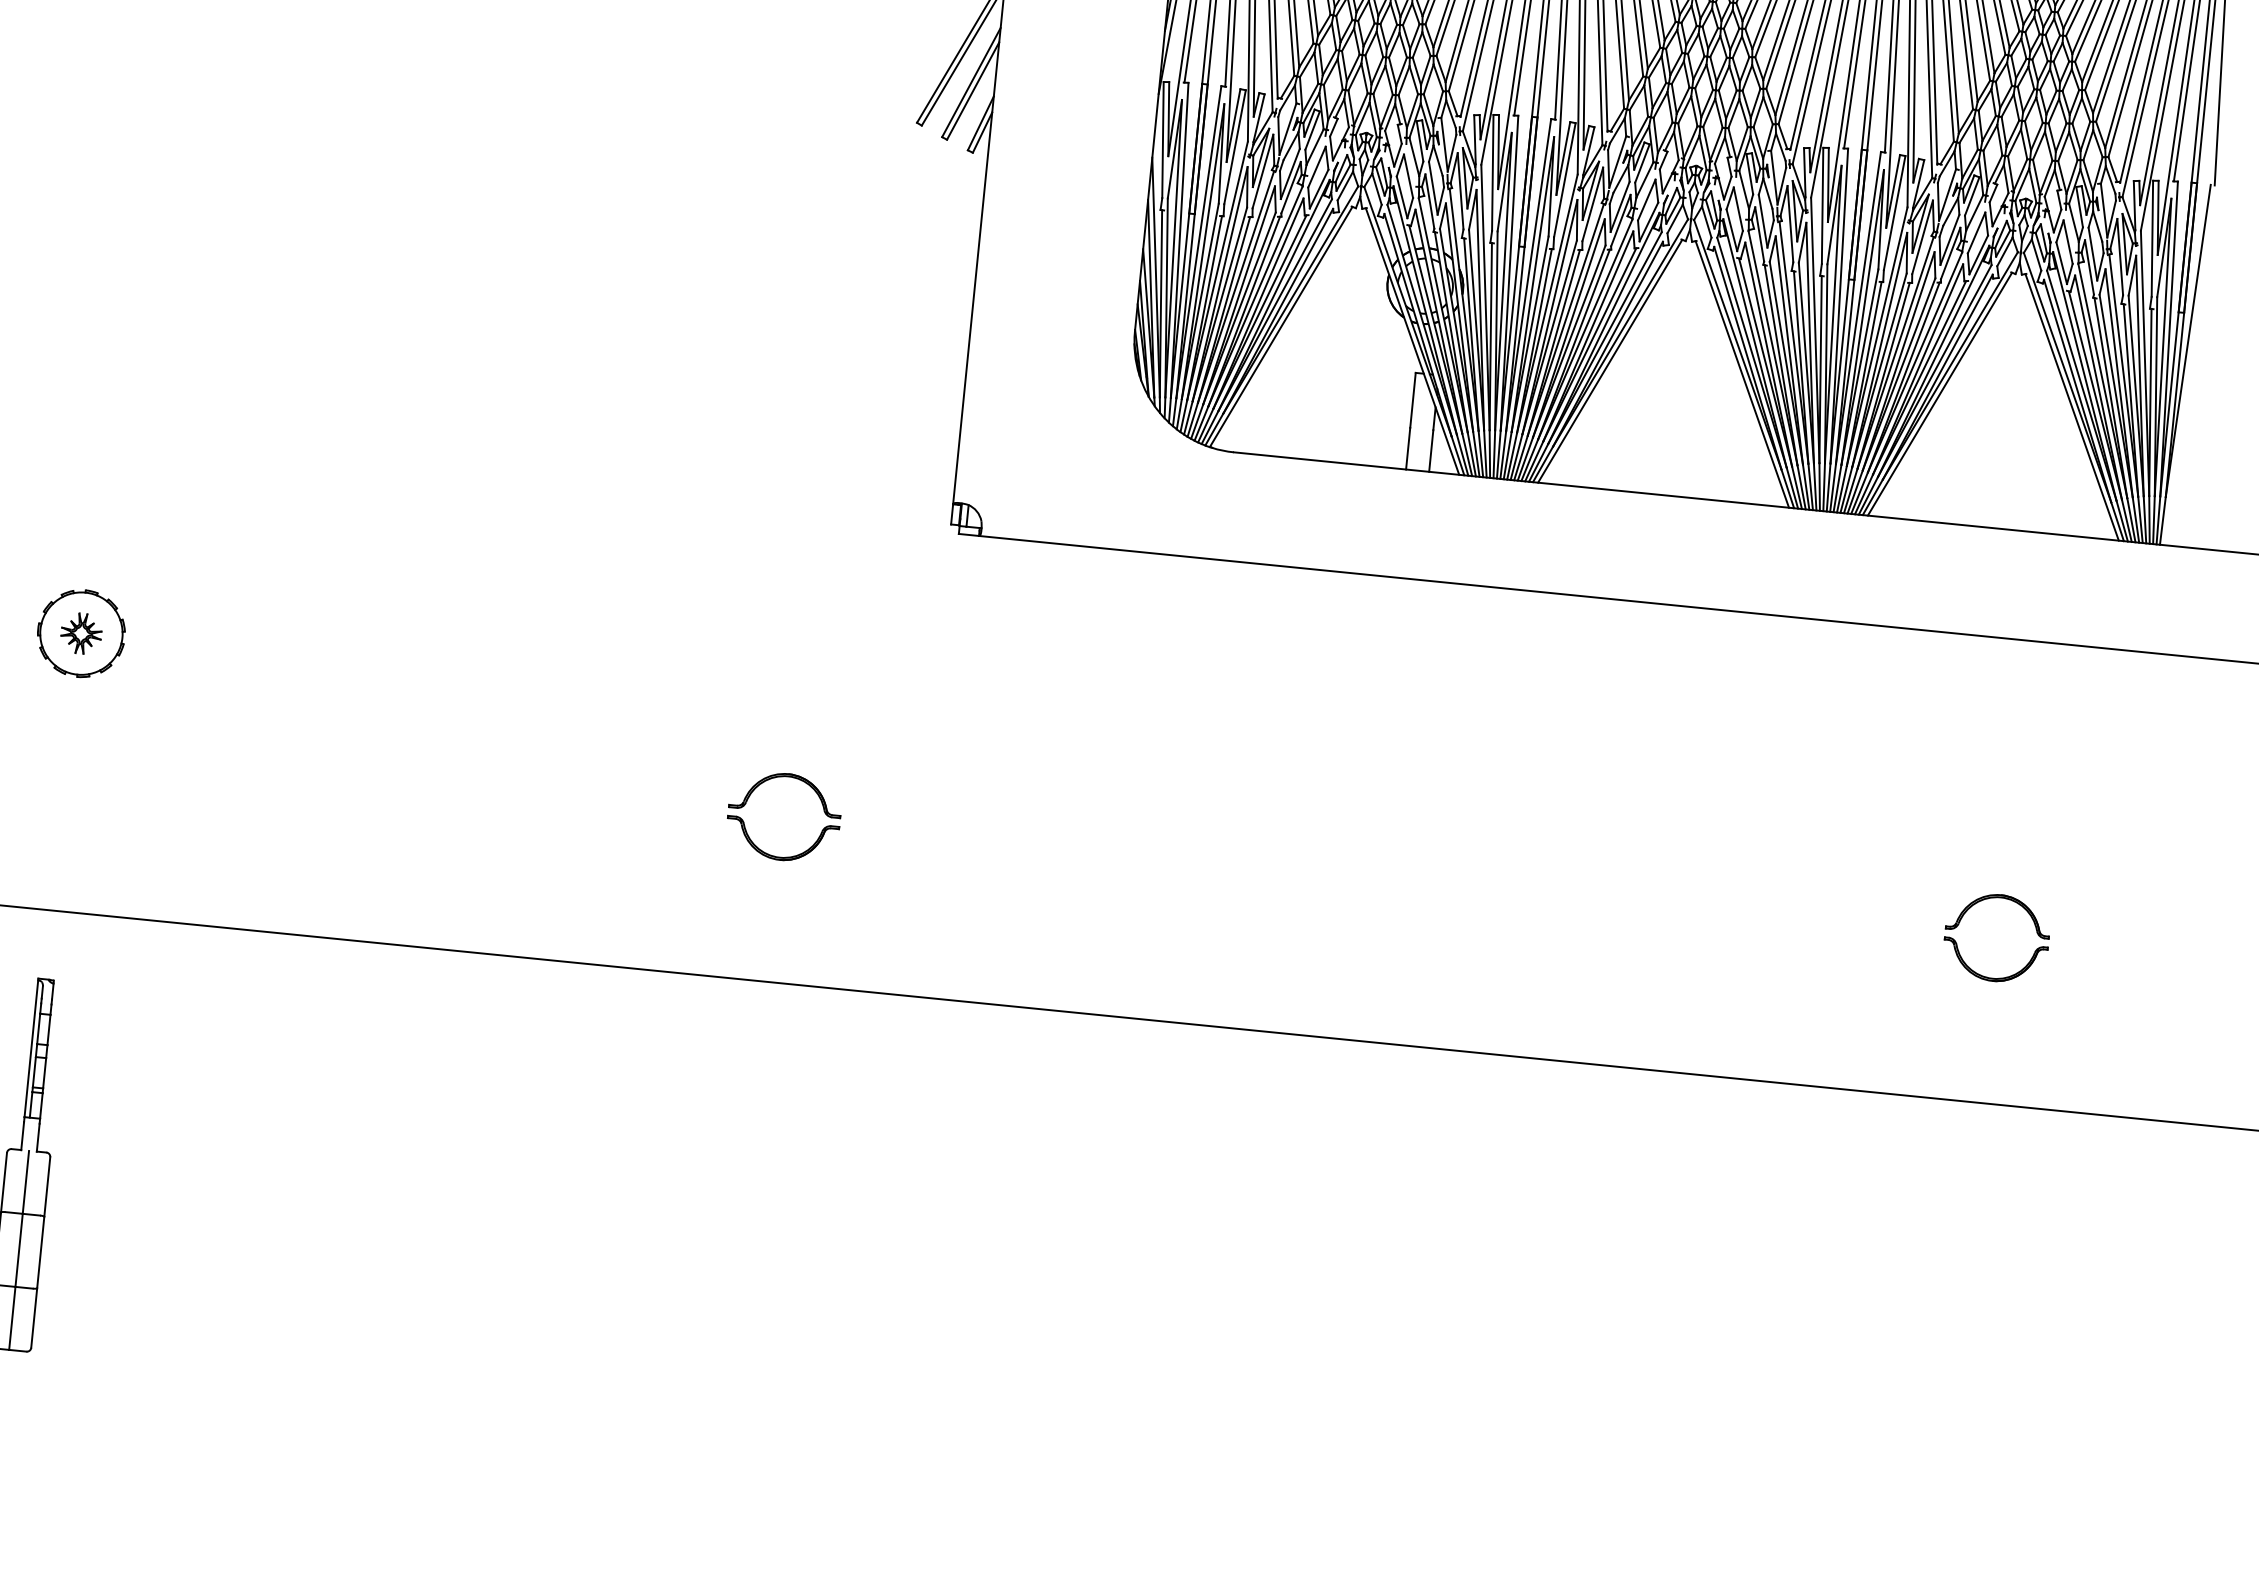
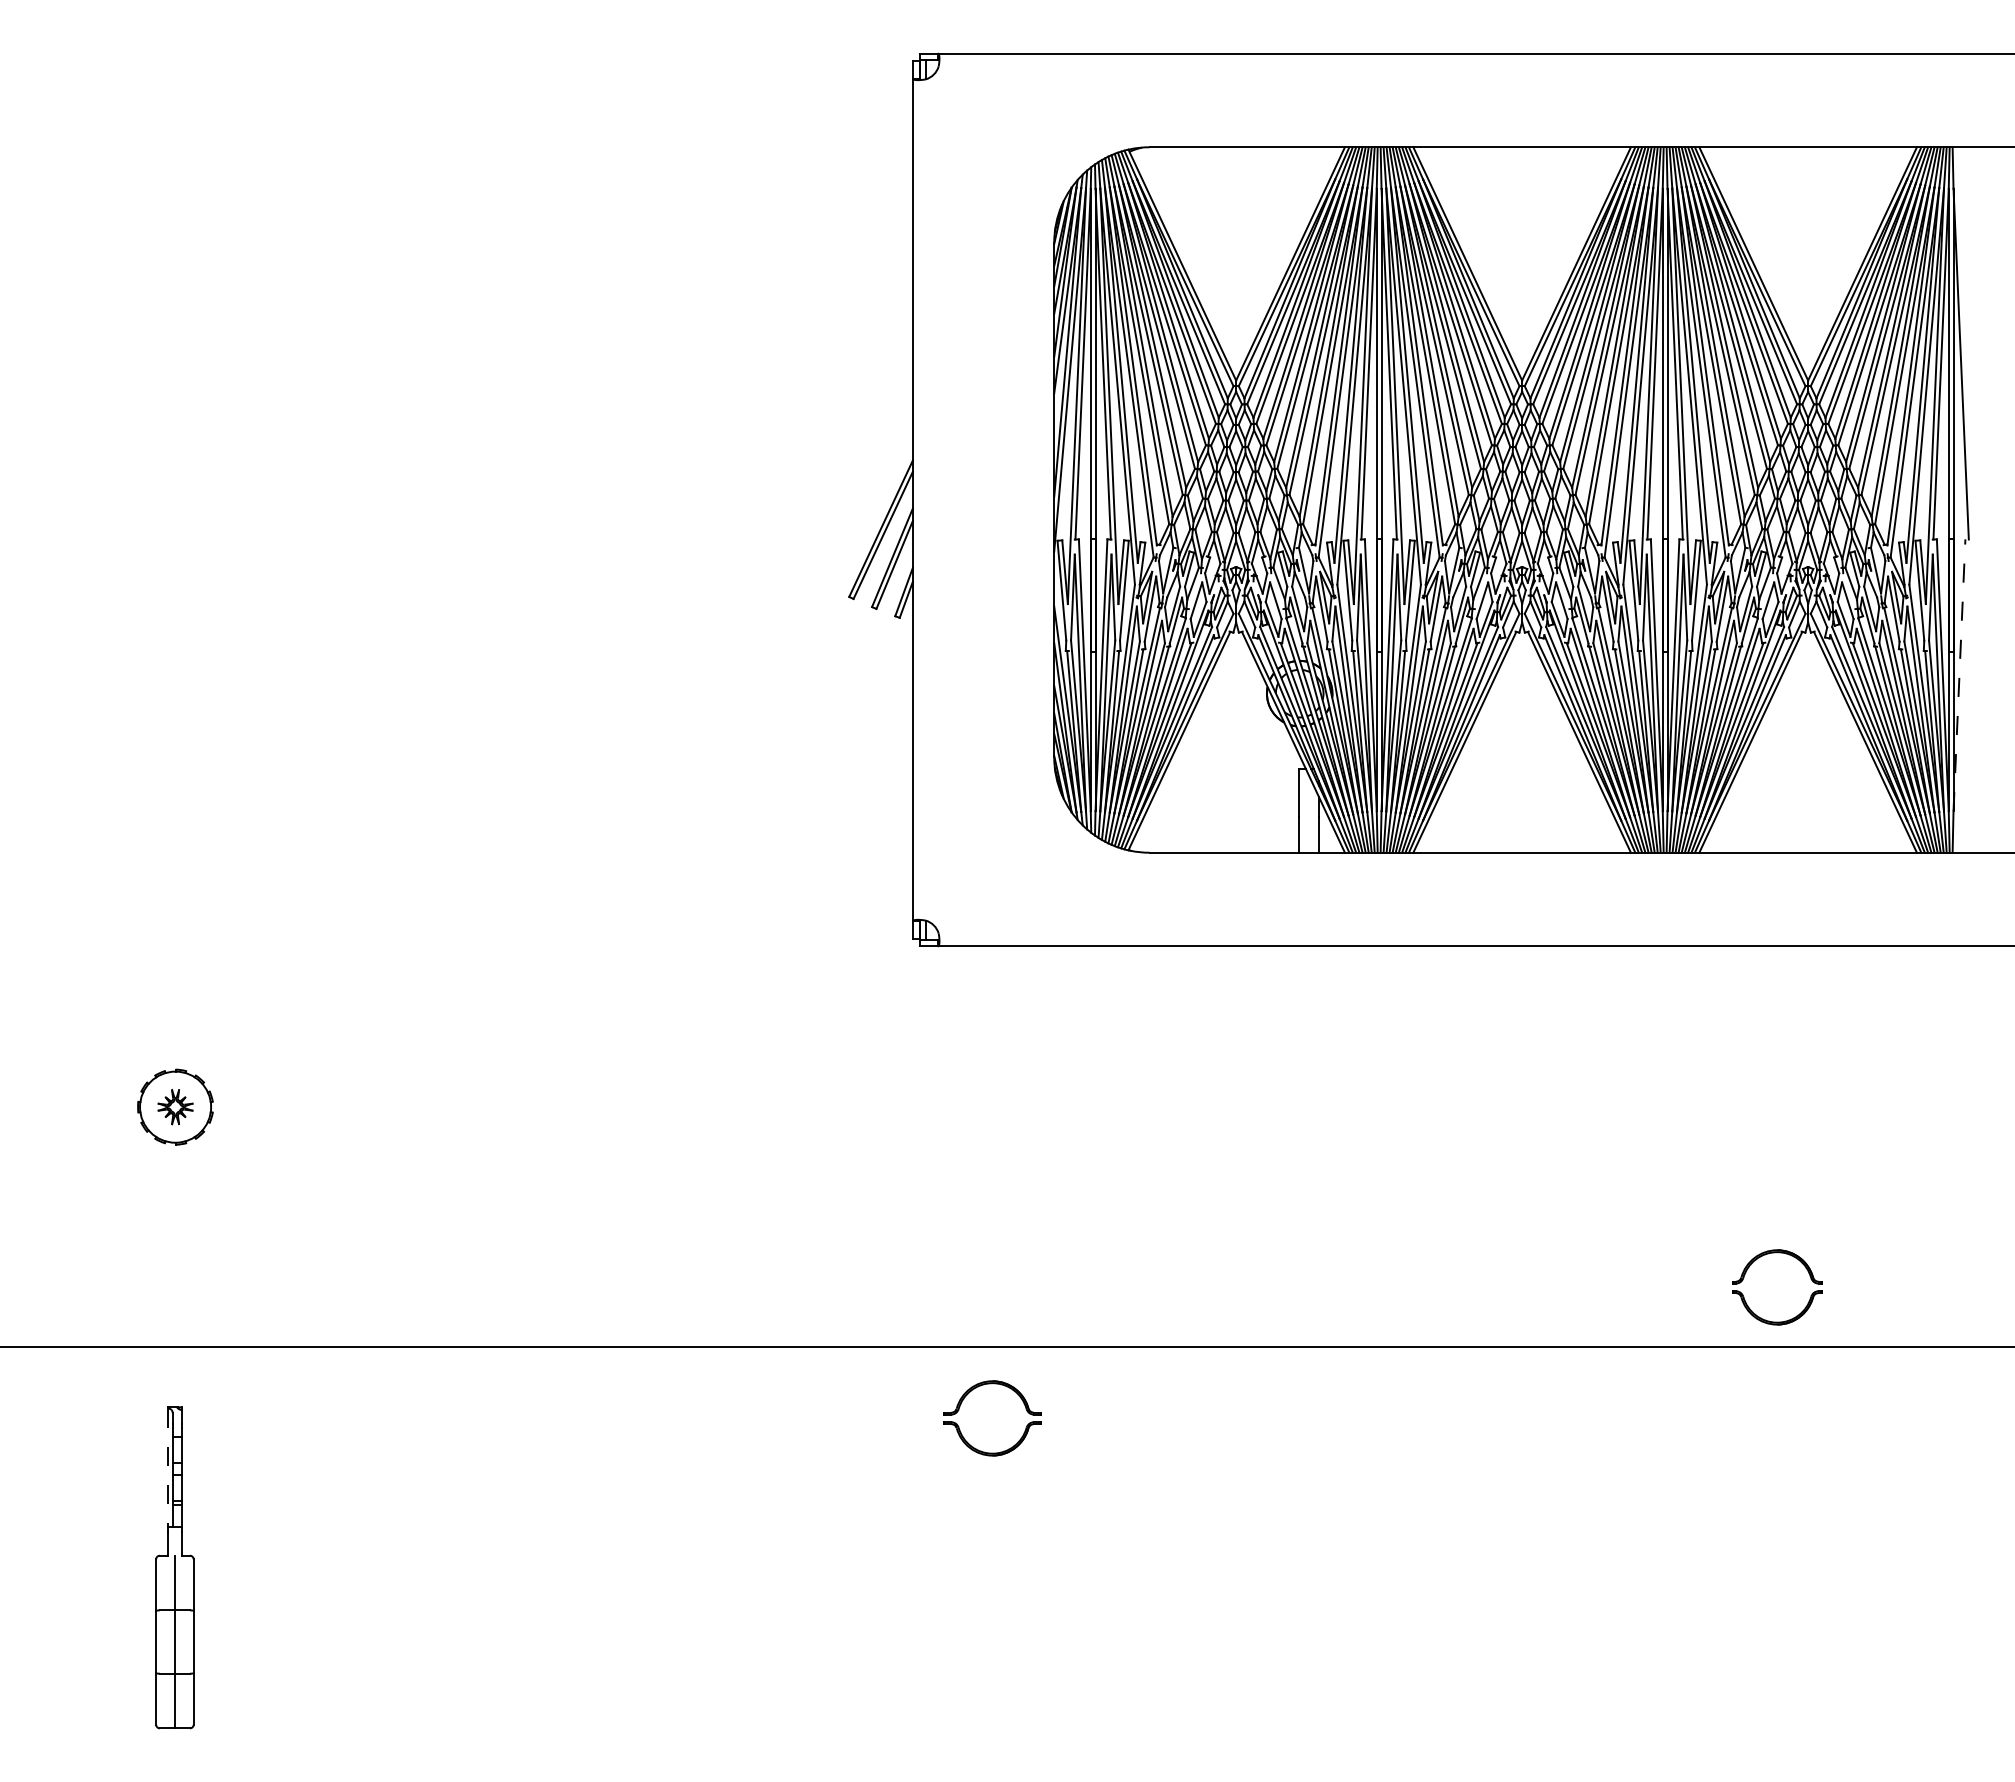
line: (2188, 340) -> (1959, 674), solid -> dashed
part: (753, 791) -> (964, 1399), moved
part: (2031, 919) -> (1805, 1268), moved
line: (31, 1049) -> (168, 1468), solid -> dashed

